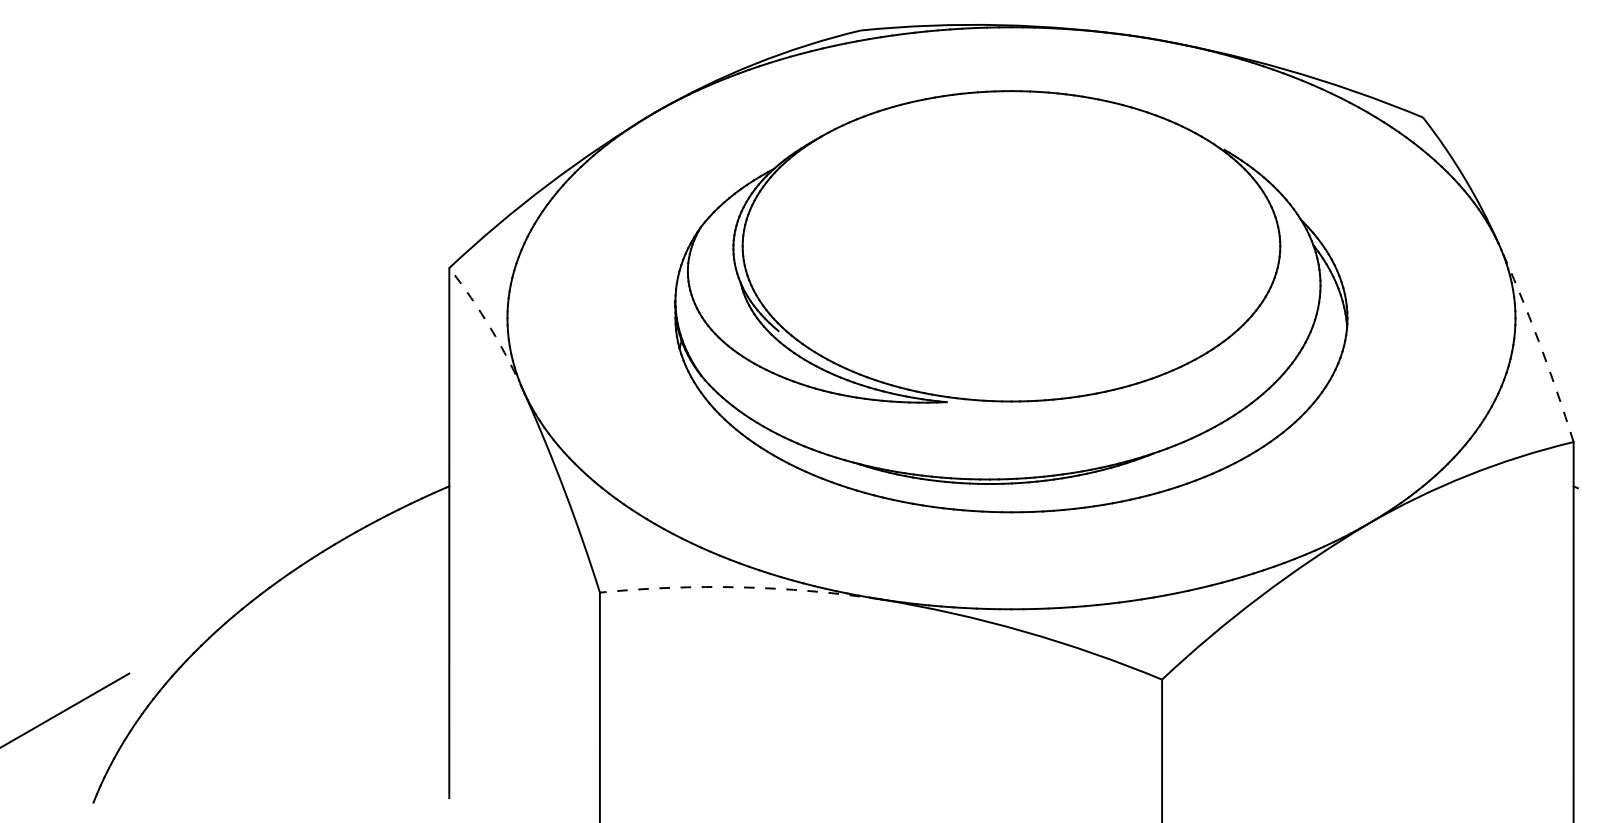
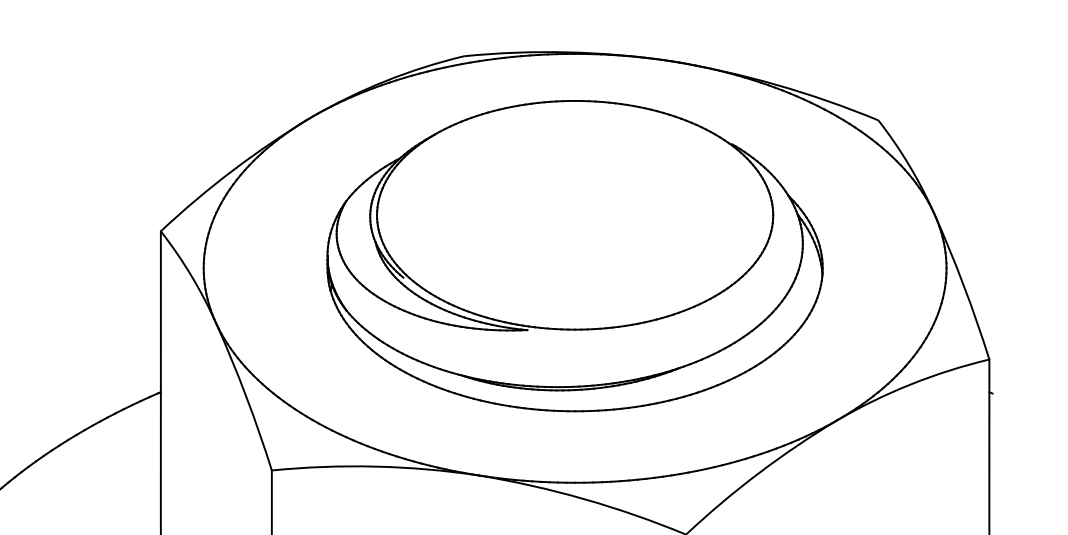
arc: (490, 328) -> (191, 275), dashed -> solid
arc: (1538, 341) -> (963, 285), dashed -> solid
arc: (740, 587) -> (375, 466), dashed -> solid

